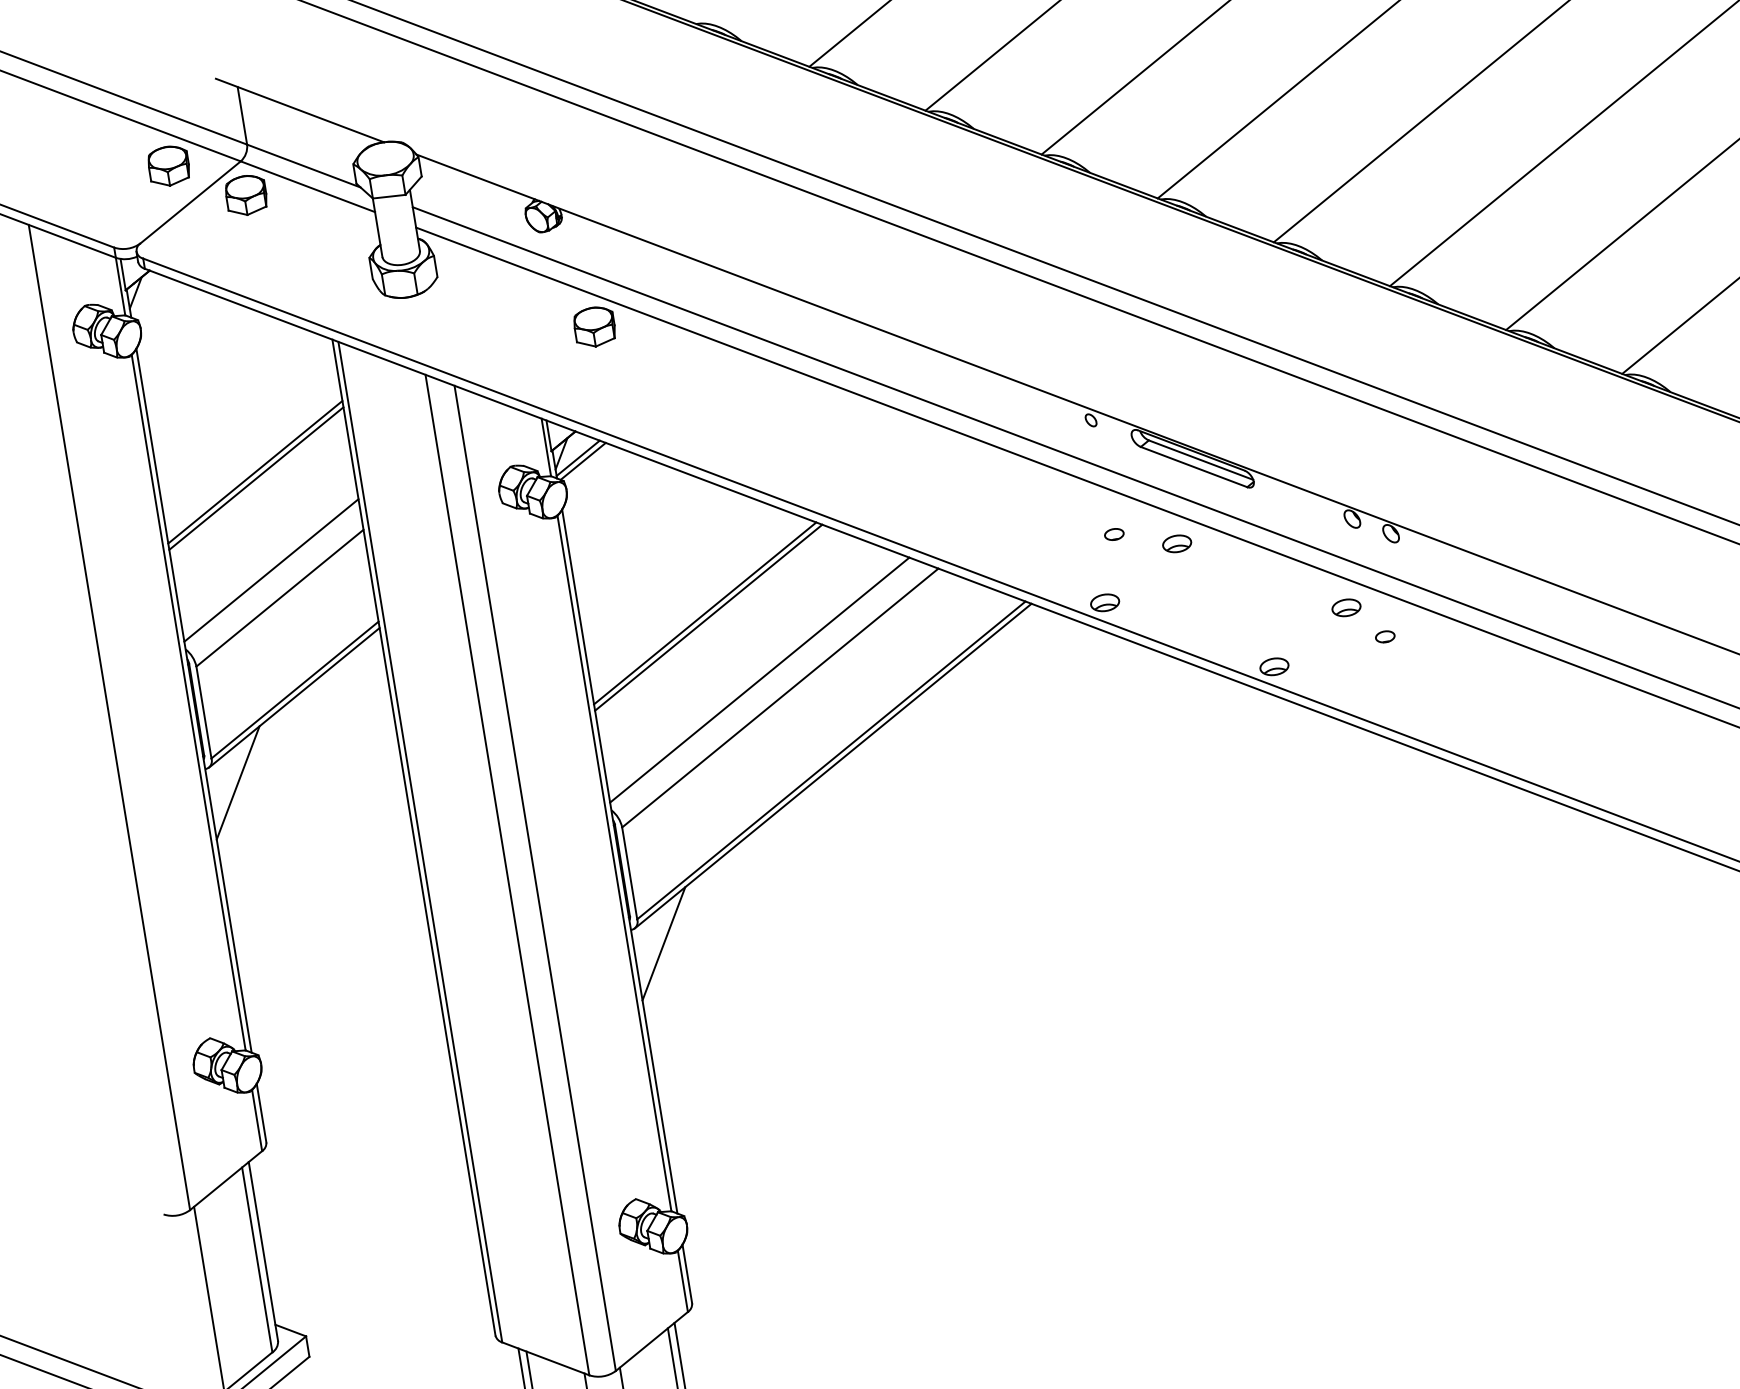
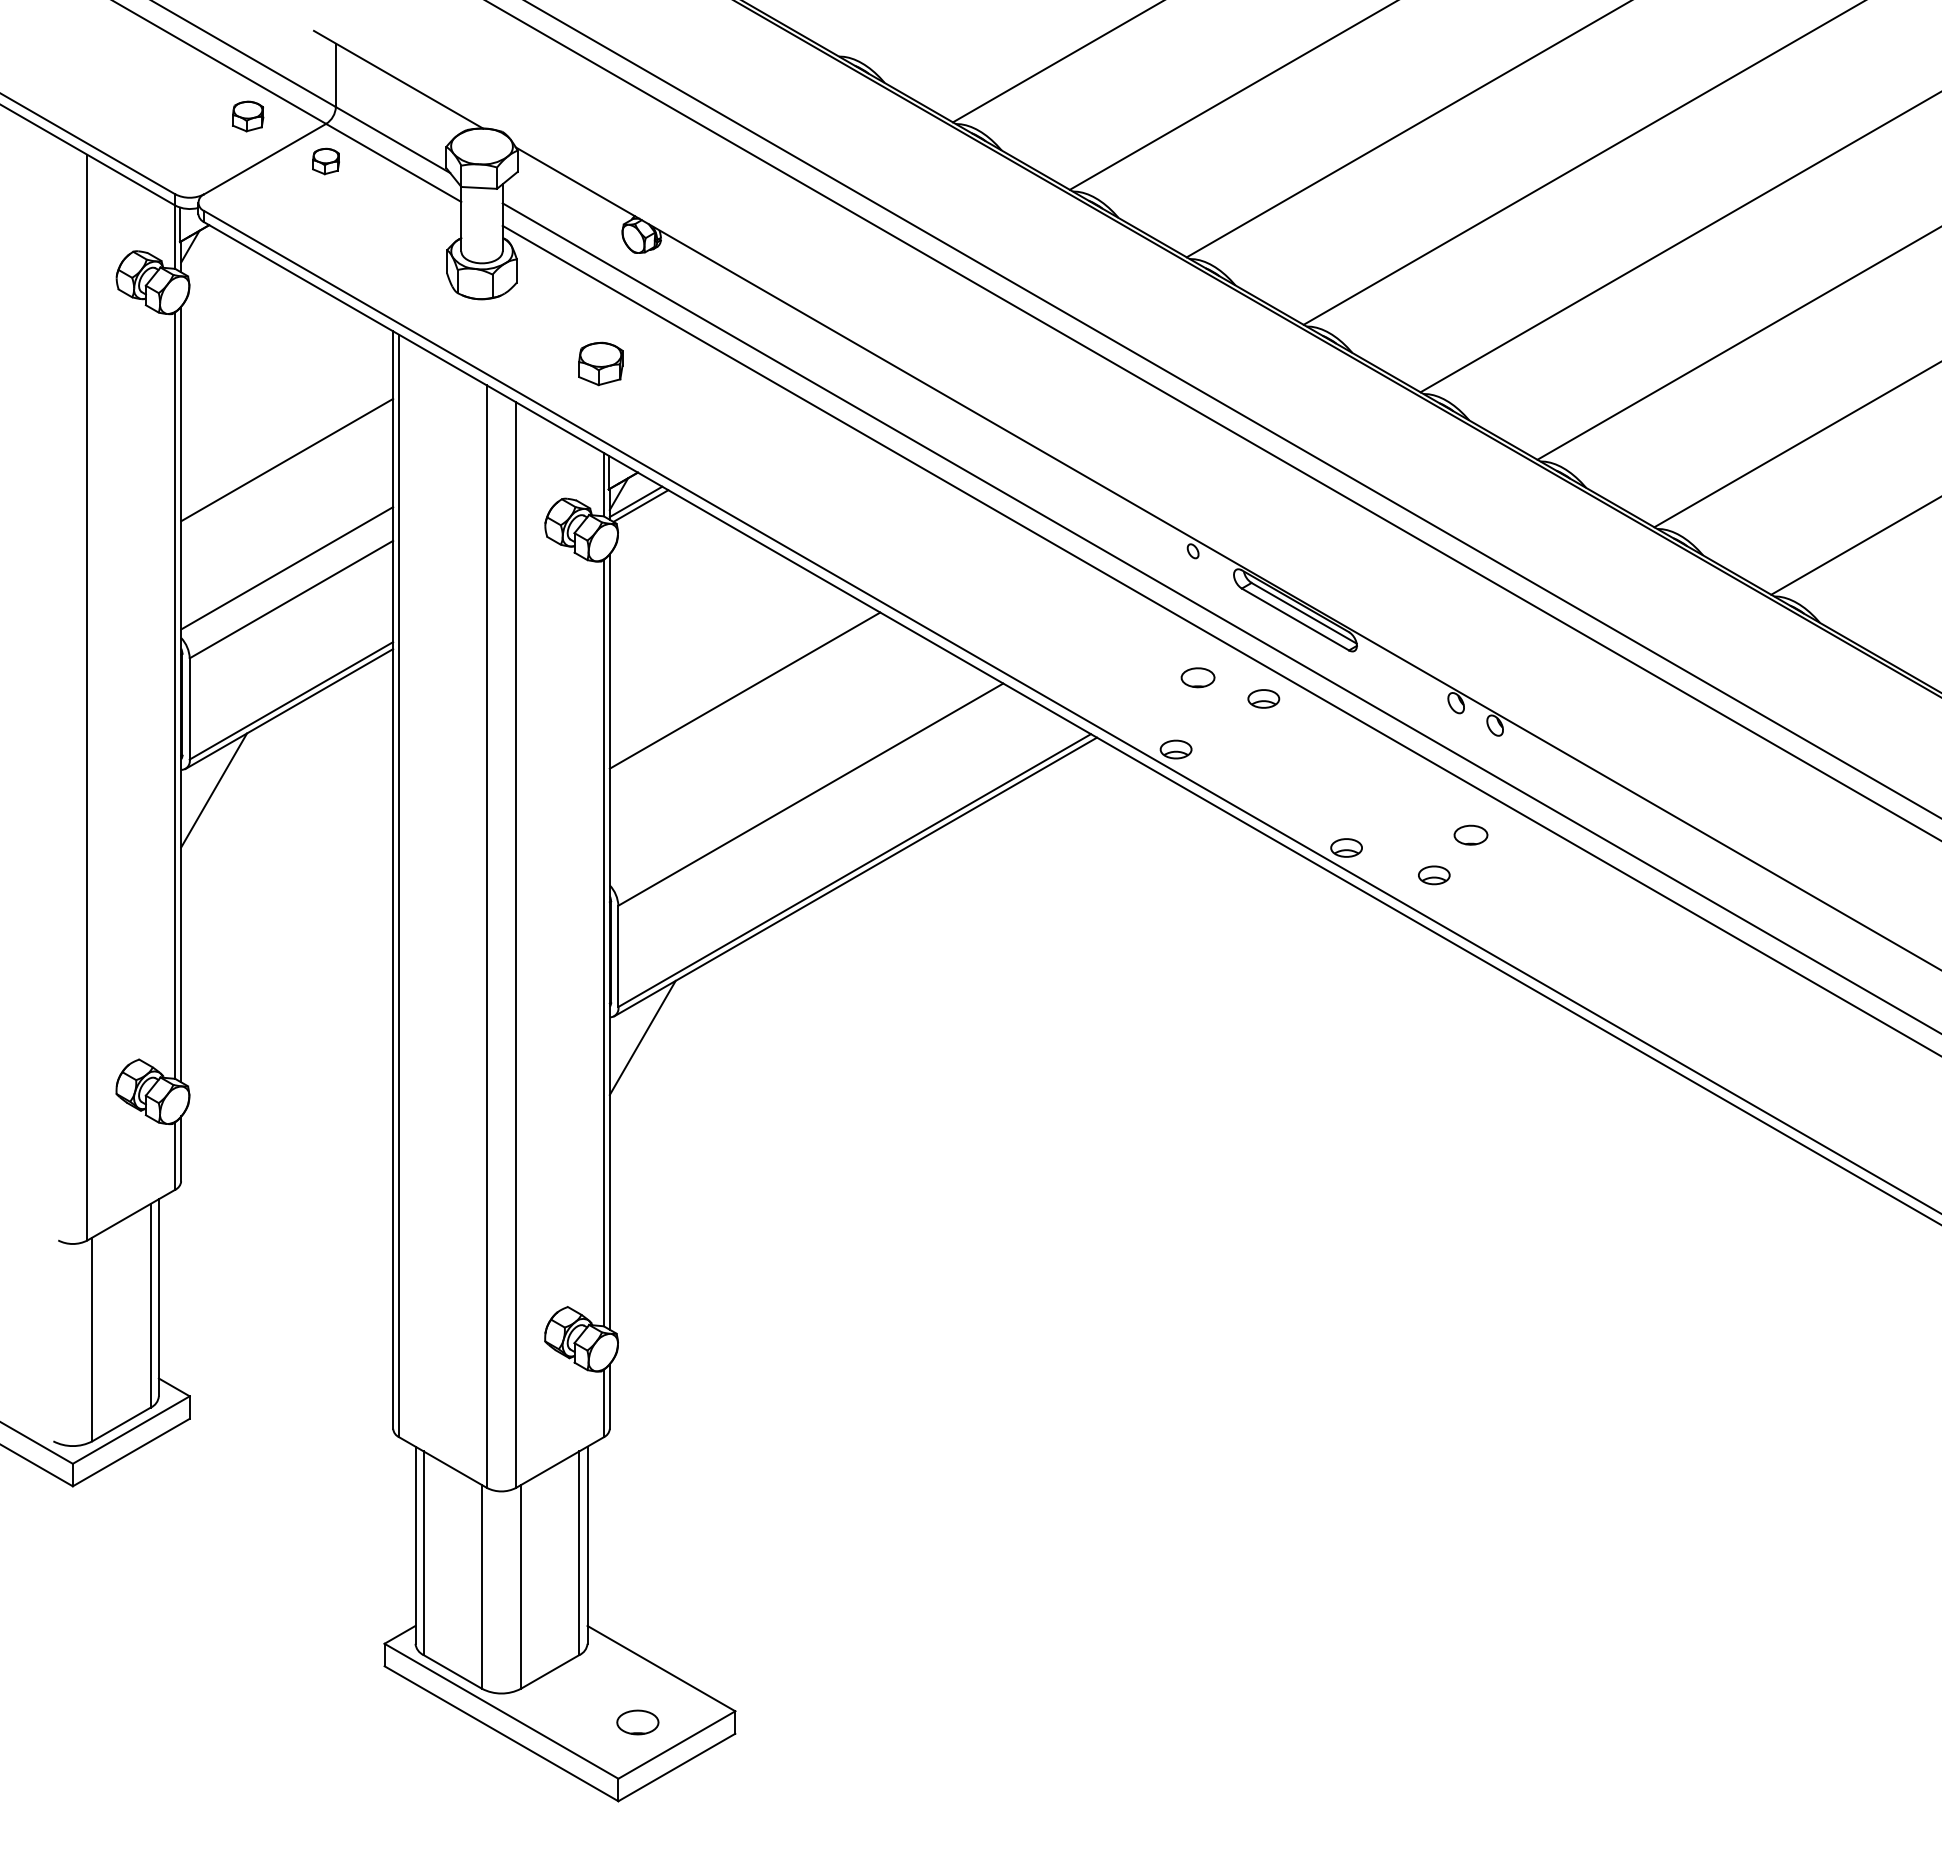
part: (168, 166) -> (247, 116), size x0.7
part: (245, 195) -> (325, 161), size x0.6
part: (594, 326) -> (600, 363), moved
line: (256, 478) -> (287, 466), removed
part: (1113, 534) -> (1197, 677), size x1.6
part: (1346, 607) -> (1434, 875), moved
line: (708, 617) -> (747, 695), removed
part: (1385, 637) -> (1470, 835), size x1.6
line: (759, 679) -> (791, 771), removed

